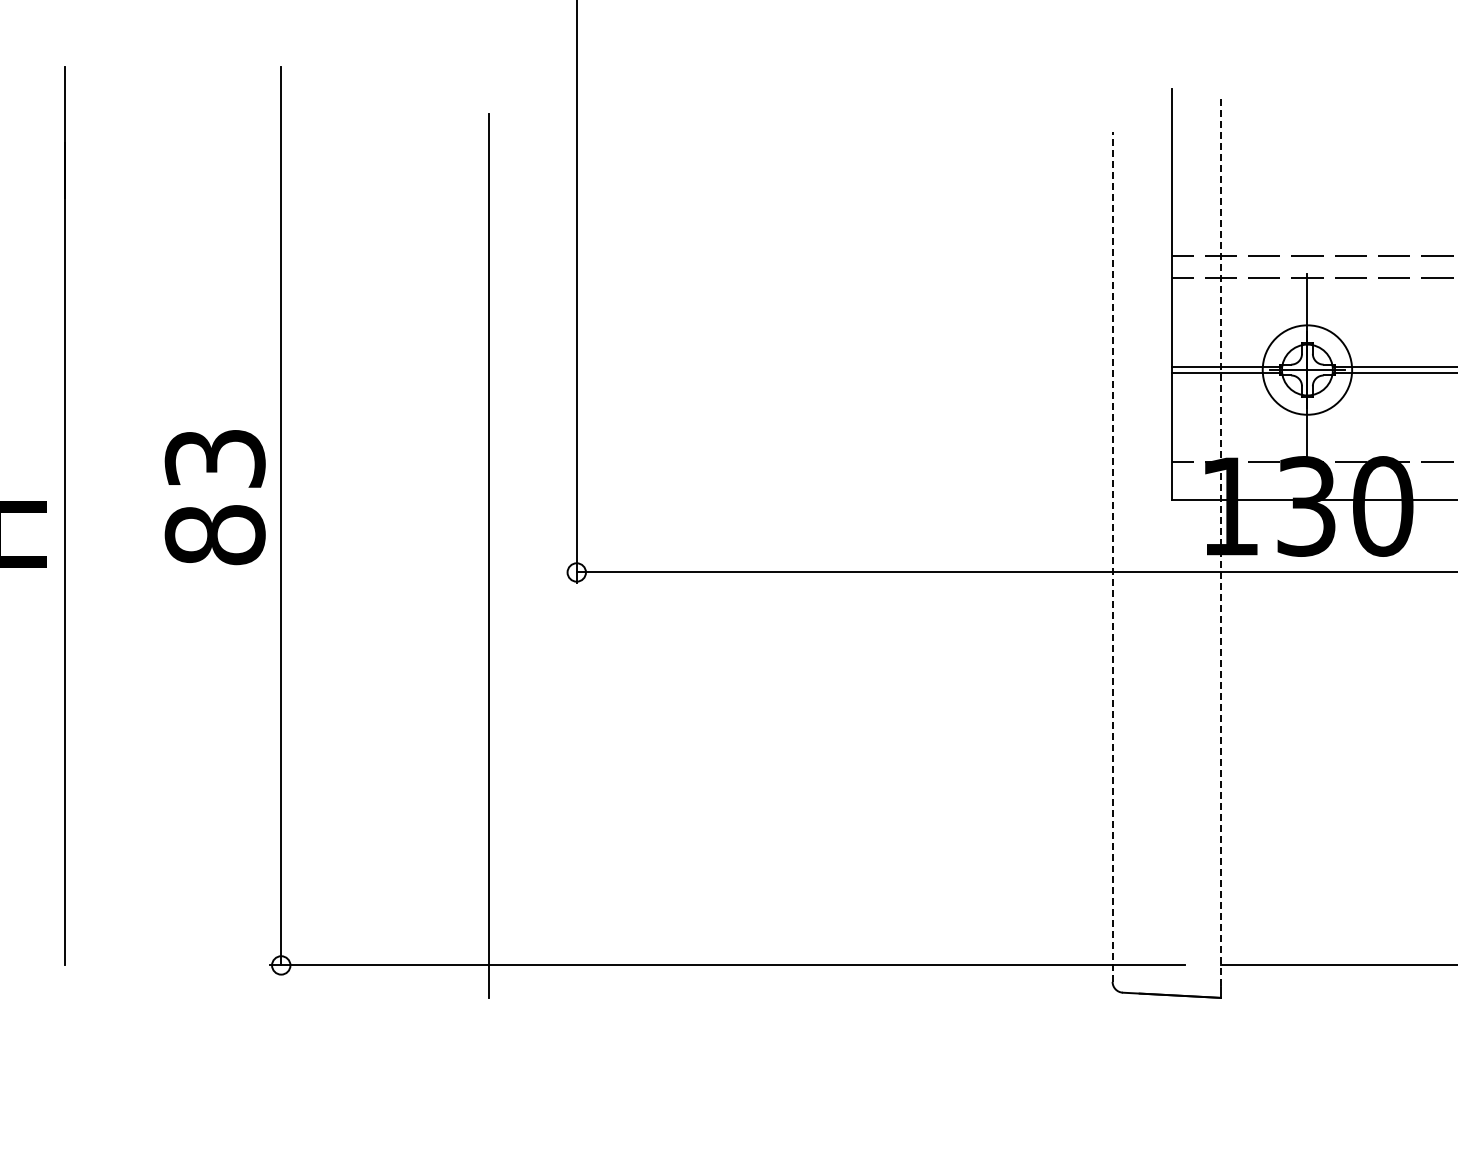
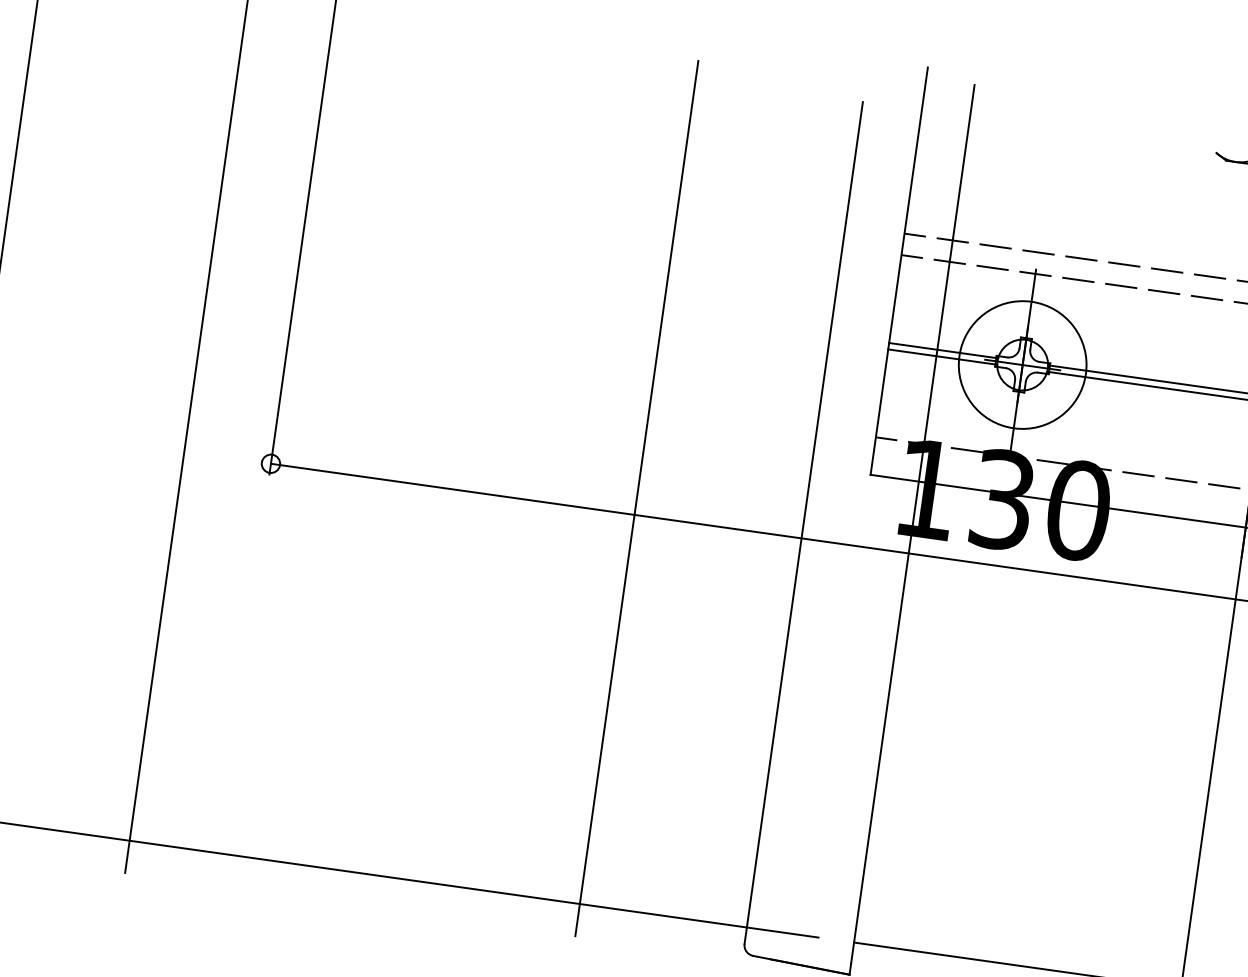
circle: (1307, 369) -> (1022, 364), size x1.43
line: (1220, 543) -> (912, 524), dashed -> solid
line: (943, 555) -> (636, 498), added
line: (1112, 556) -> (803, 522), dashed -> solid

